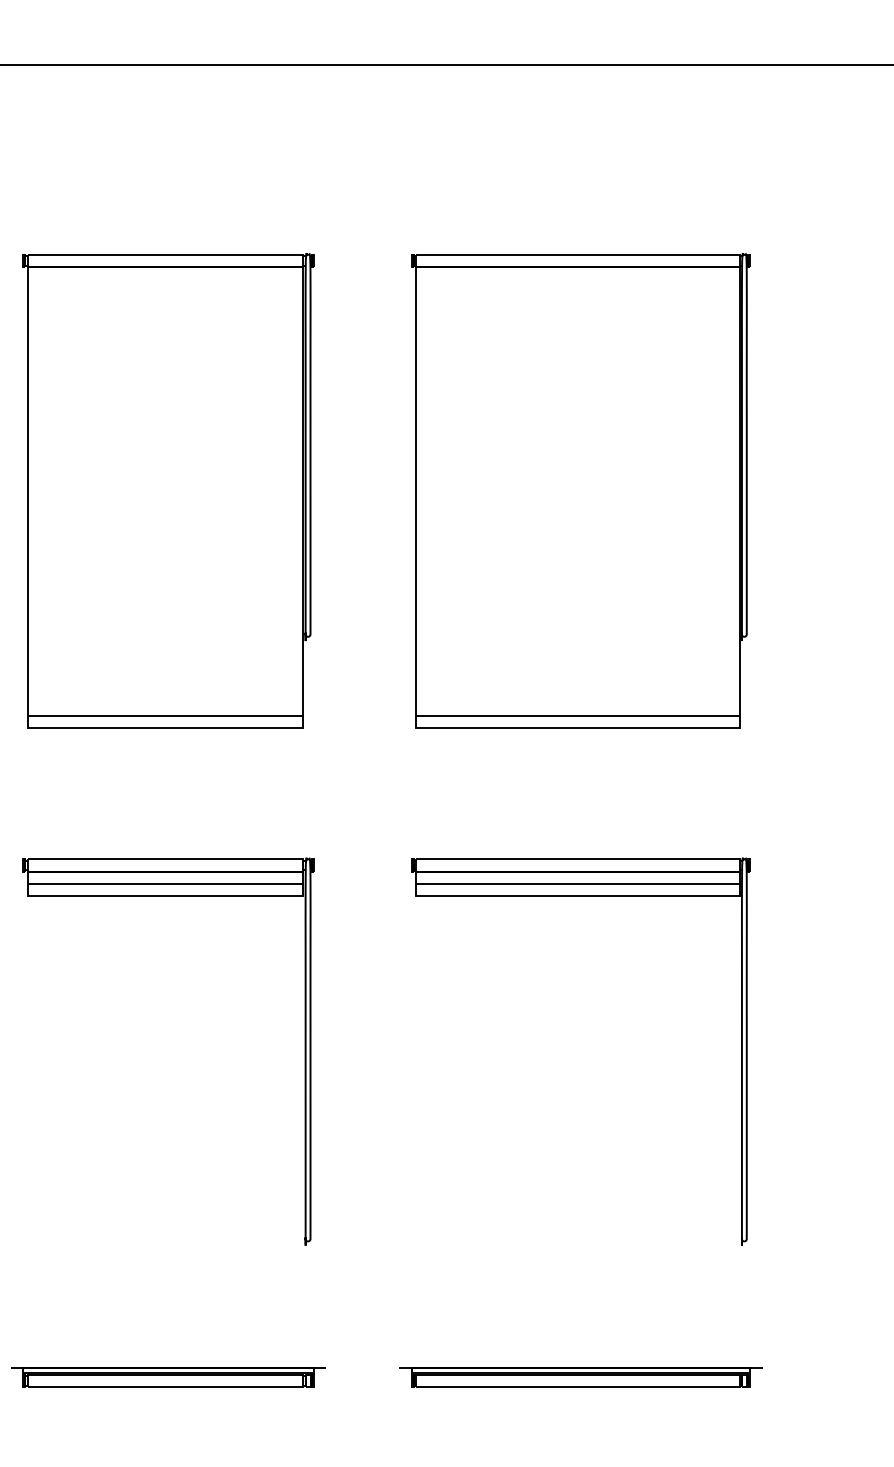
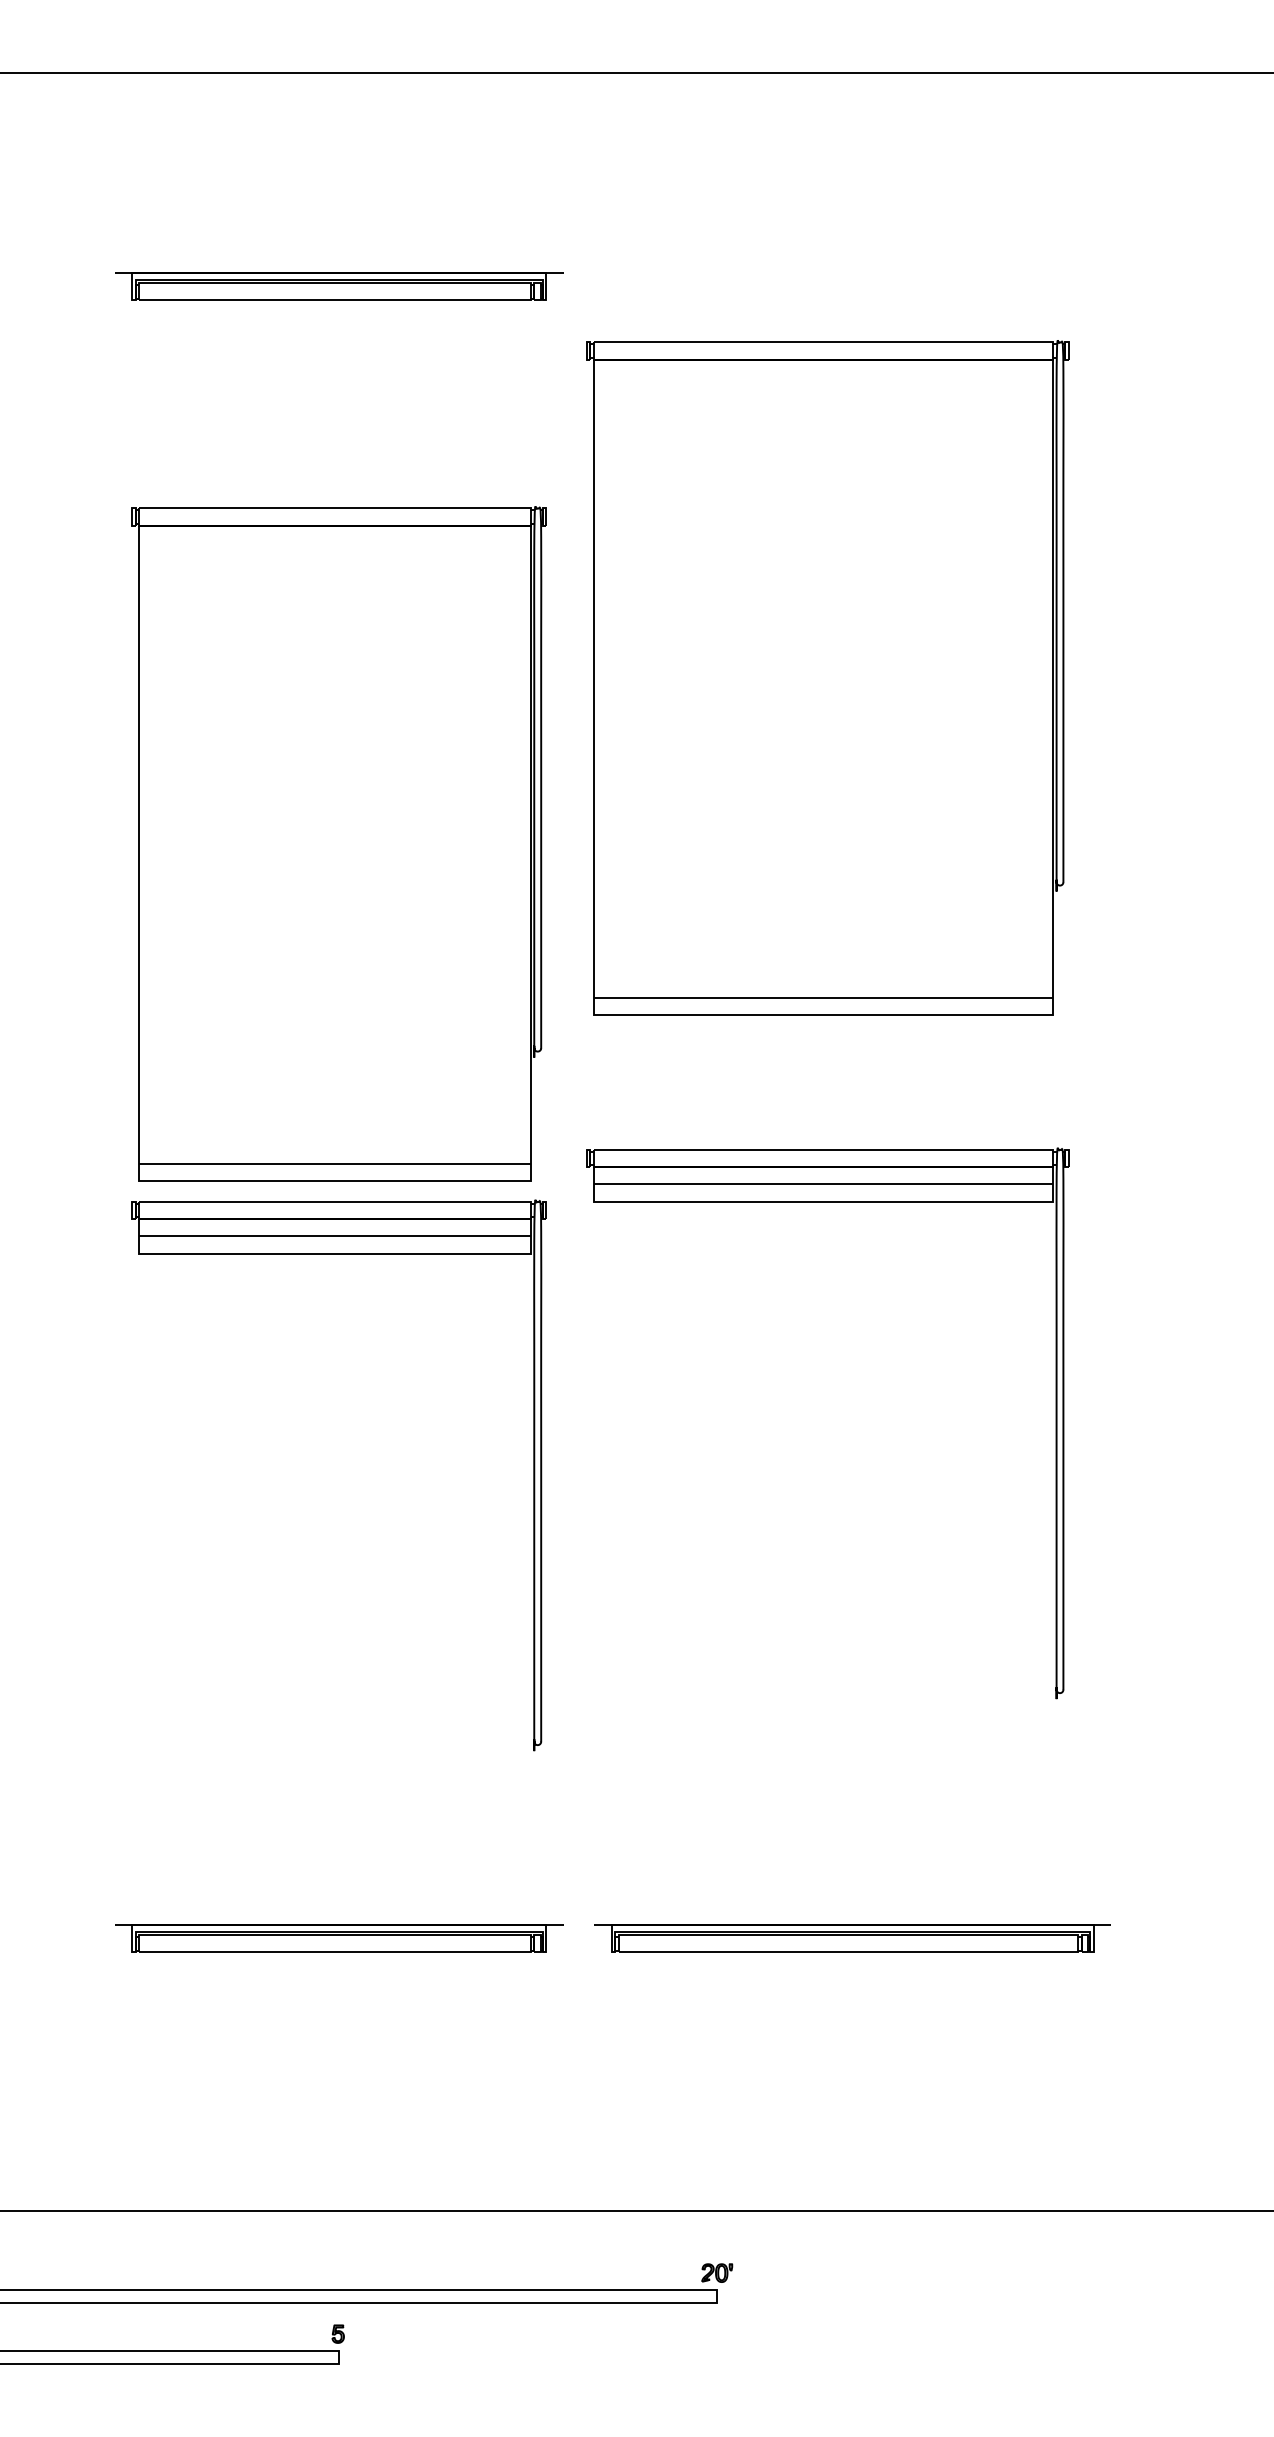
part: (168, 215) -> (339, 286), added
part: (167, 490) -> (338, 843), moved
part: (580, 490) -> (827, 677), moved
part: (580, 896) -> (827, 1202), moved
part: (580, 1377) -> (852, 1938), moved

